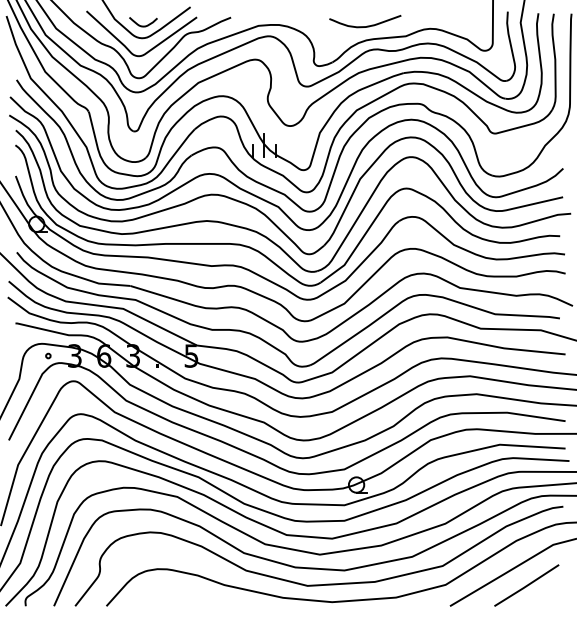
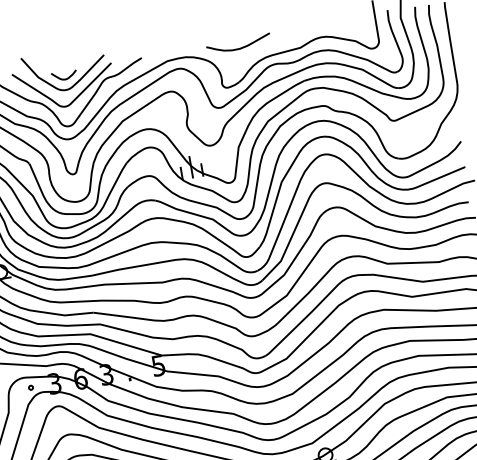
curve: (367, 25) -> (241, 47), moved

